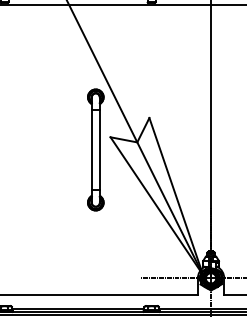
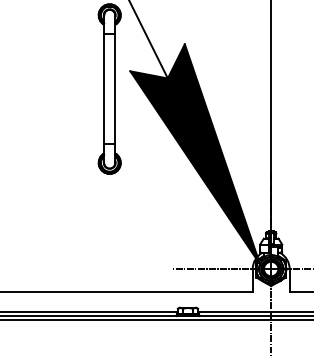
fill: (156, 196) -> (194, 154), added

